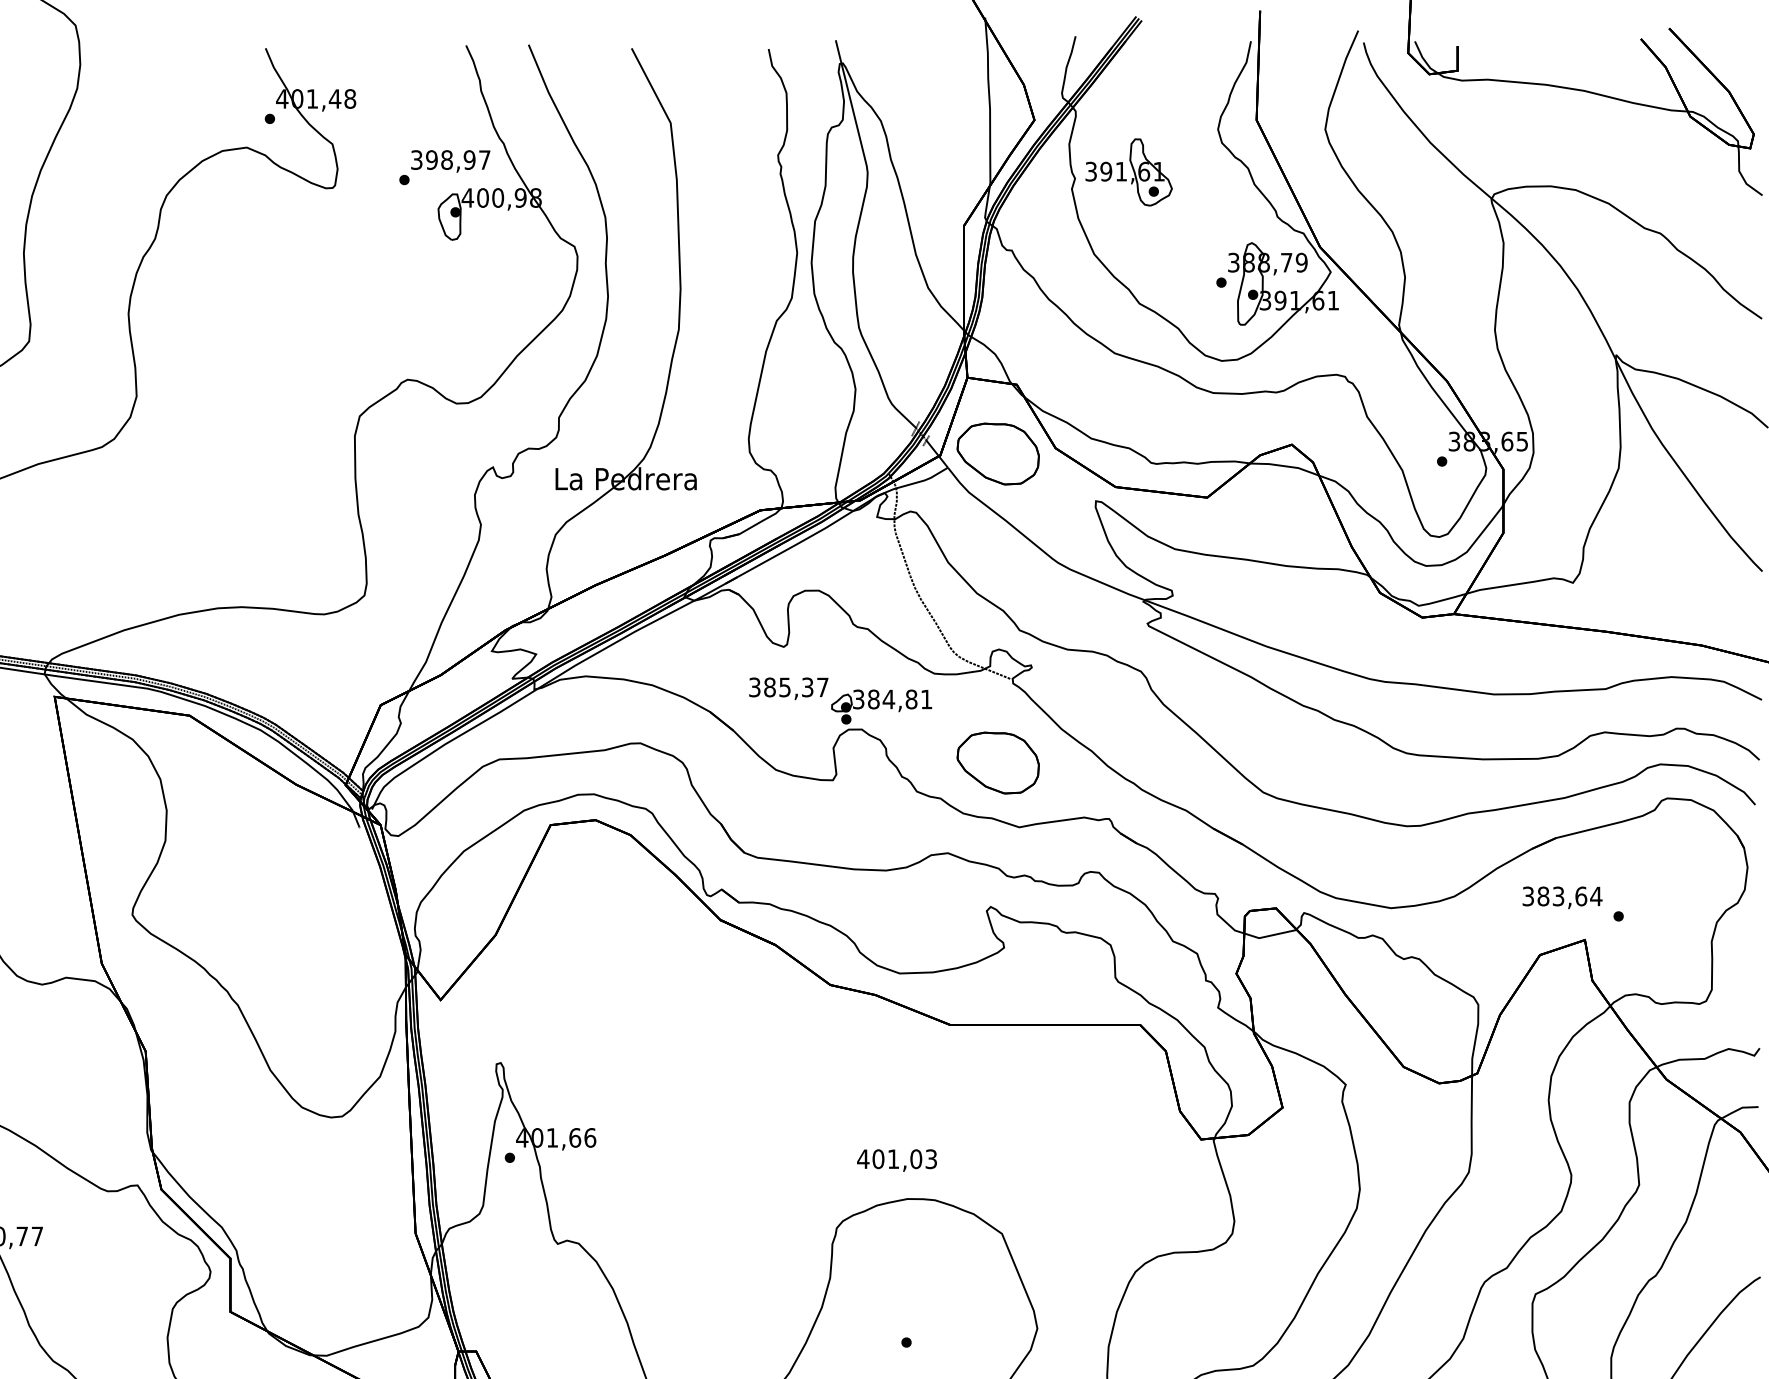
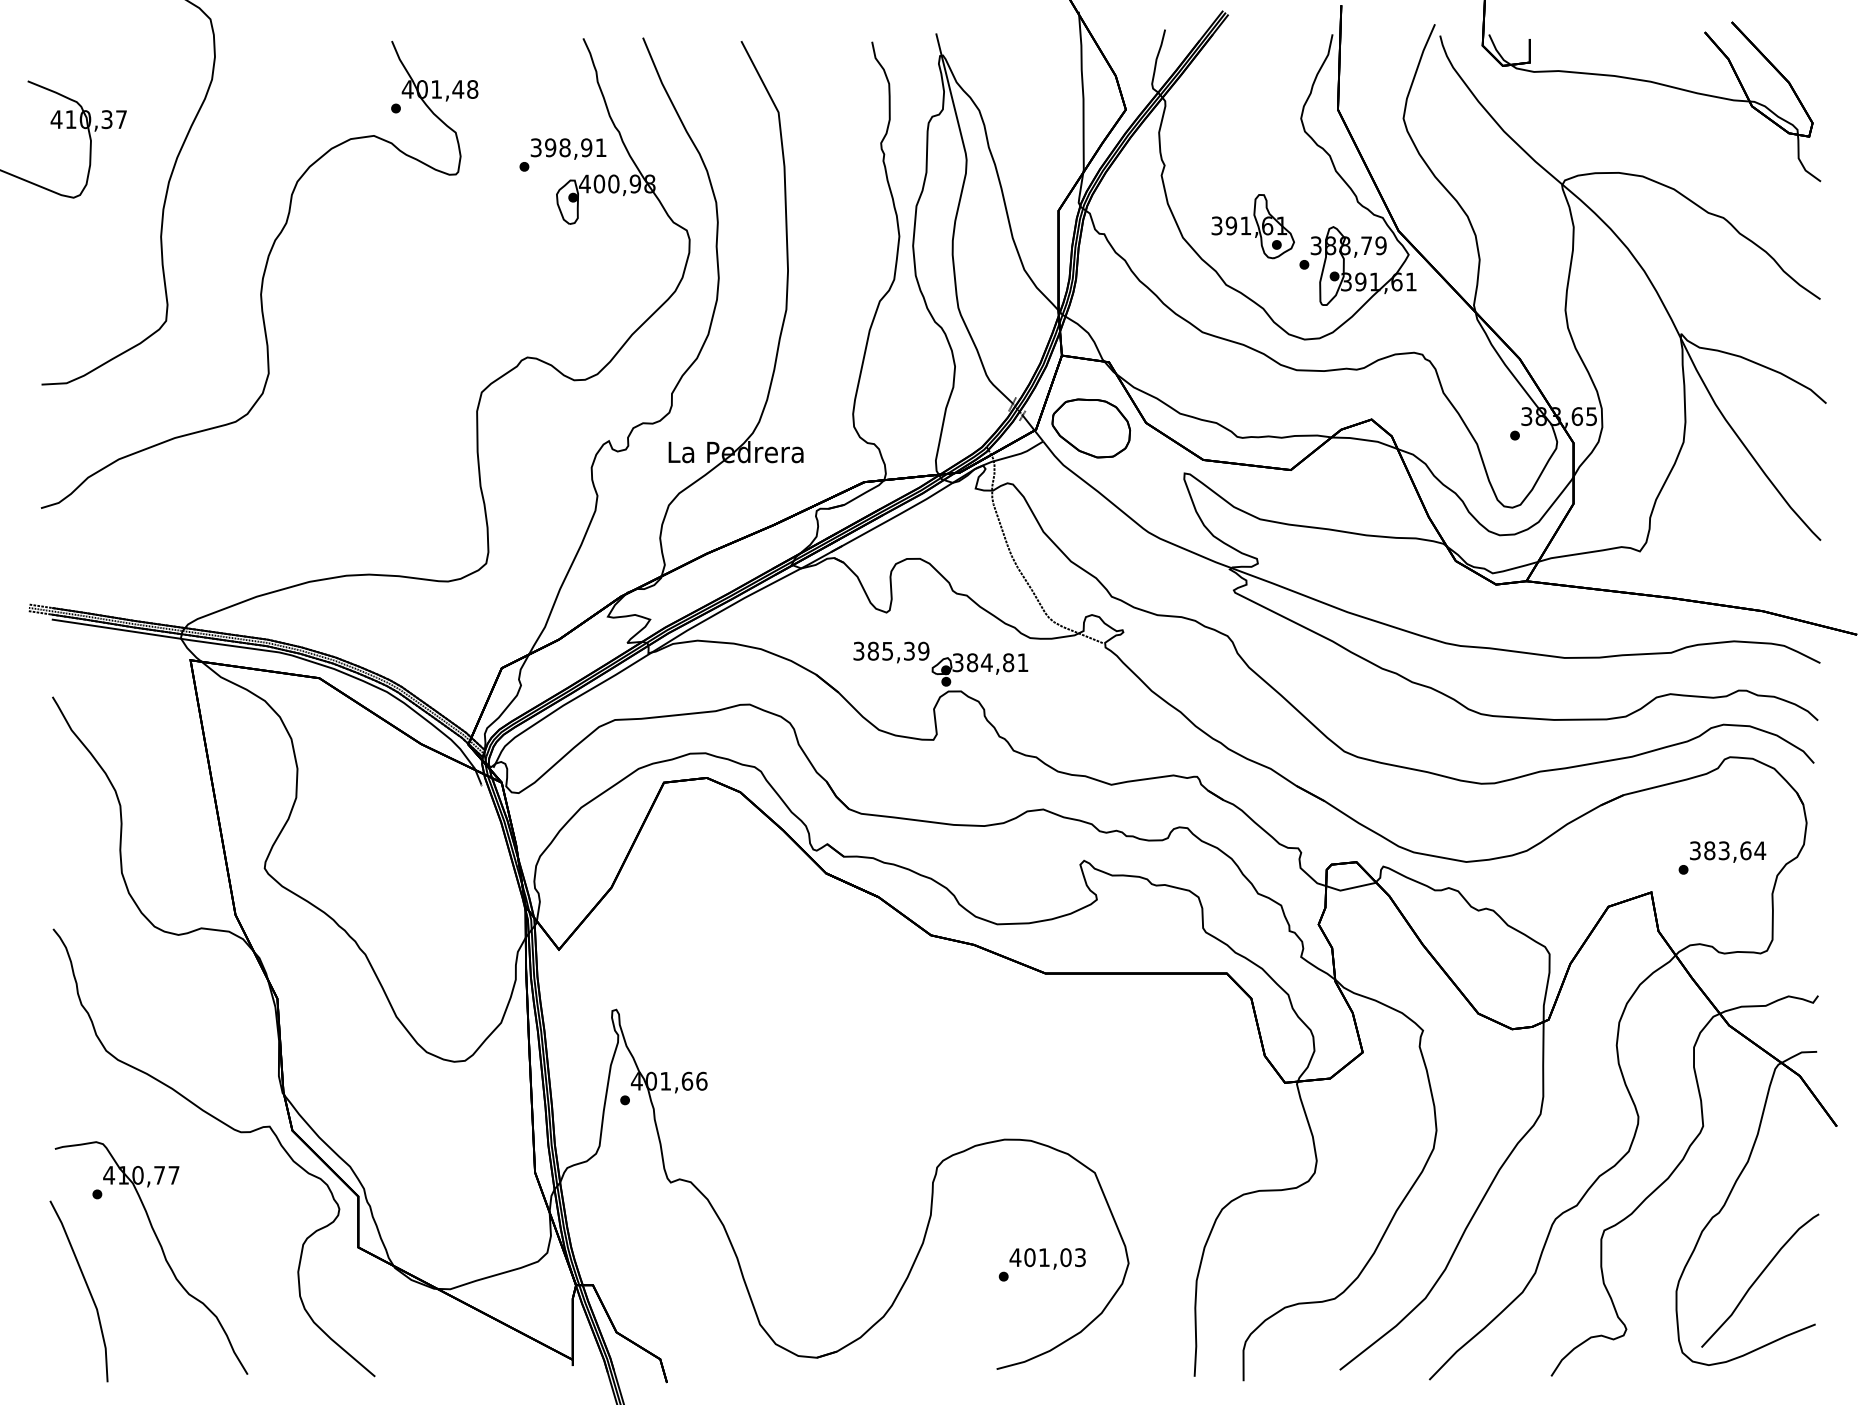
text: (484, 159) -> (600, 147), 398,97 -> 398,91
part: (1128, 172) -> (1252, 226), moved
text: (822, 686) -> (923, 650), 385,37 -> 385,39
part: (998, 763) -> (1091, 723), removed
text: (1563, 897) -> (1728, 851), moved
text: (896, 1160) -> (1047, 1258), moved

